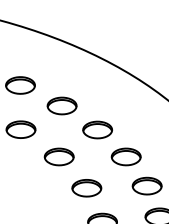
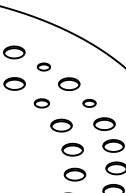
part: (61, 105) -> (43, 66), size x0.6
part: (58, 157) -> (41, 103), size x0.7
part: (126, 157) -> (89, 103), size x0.6

